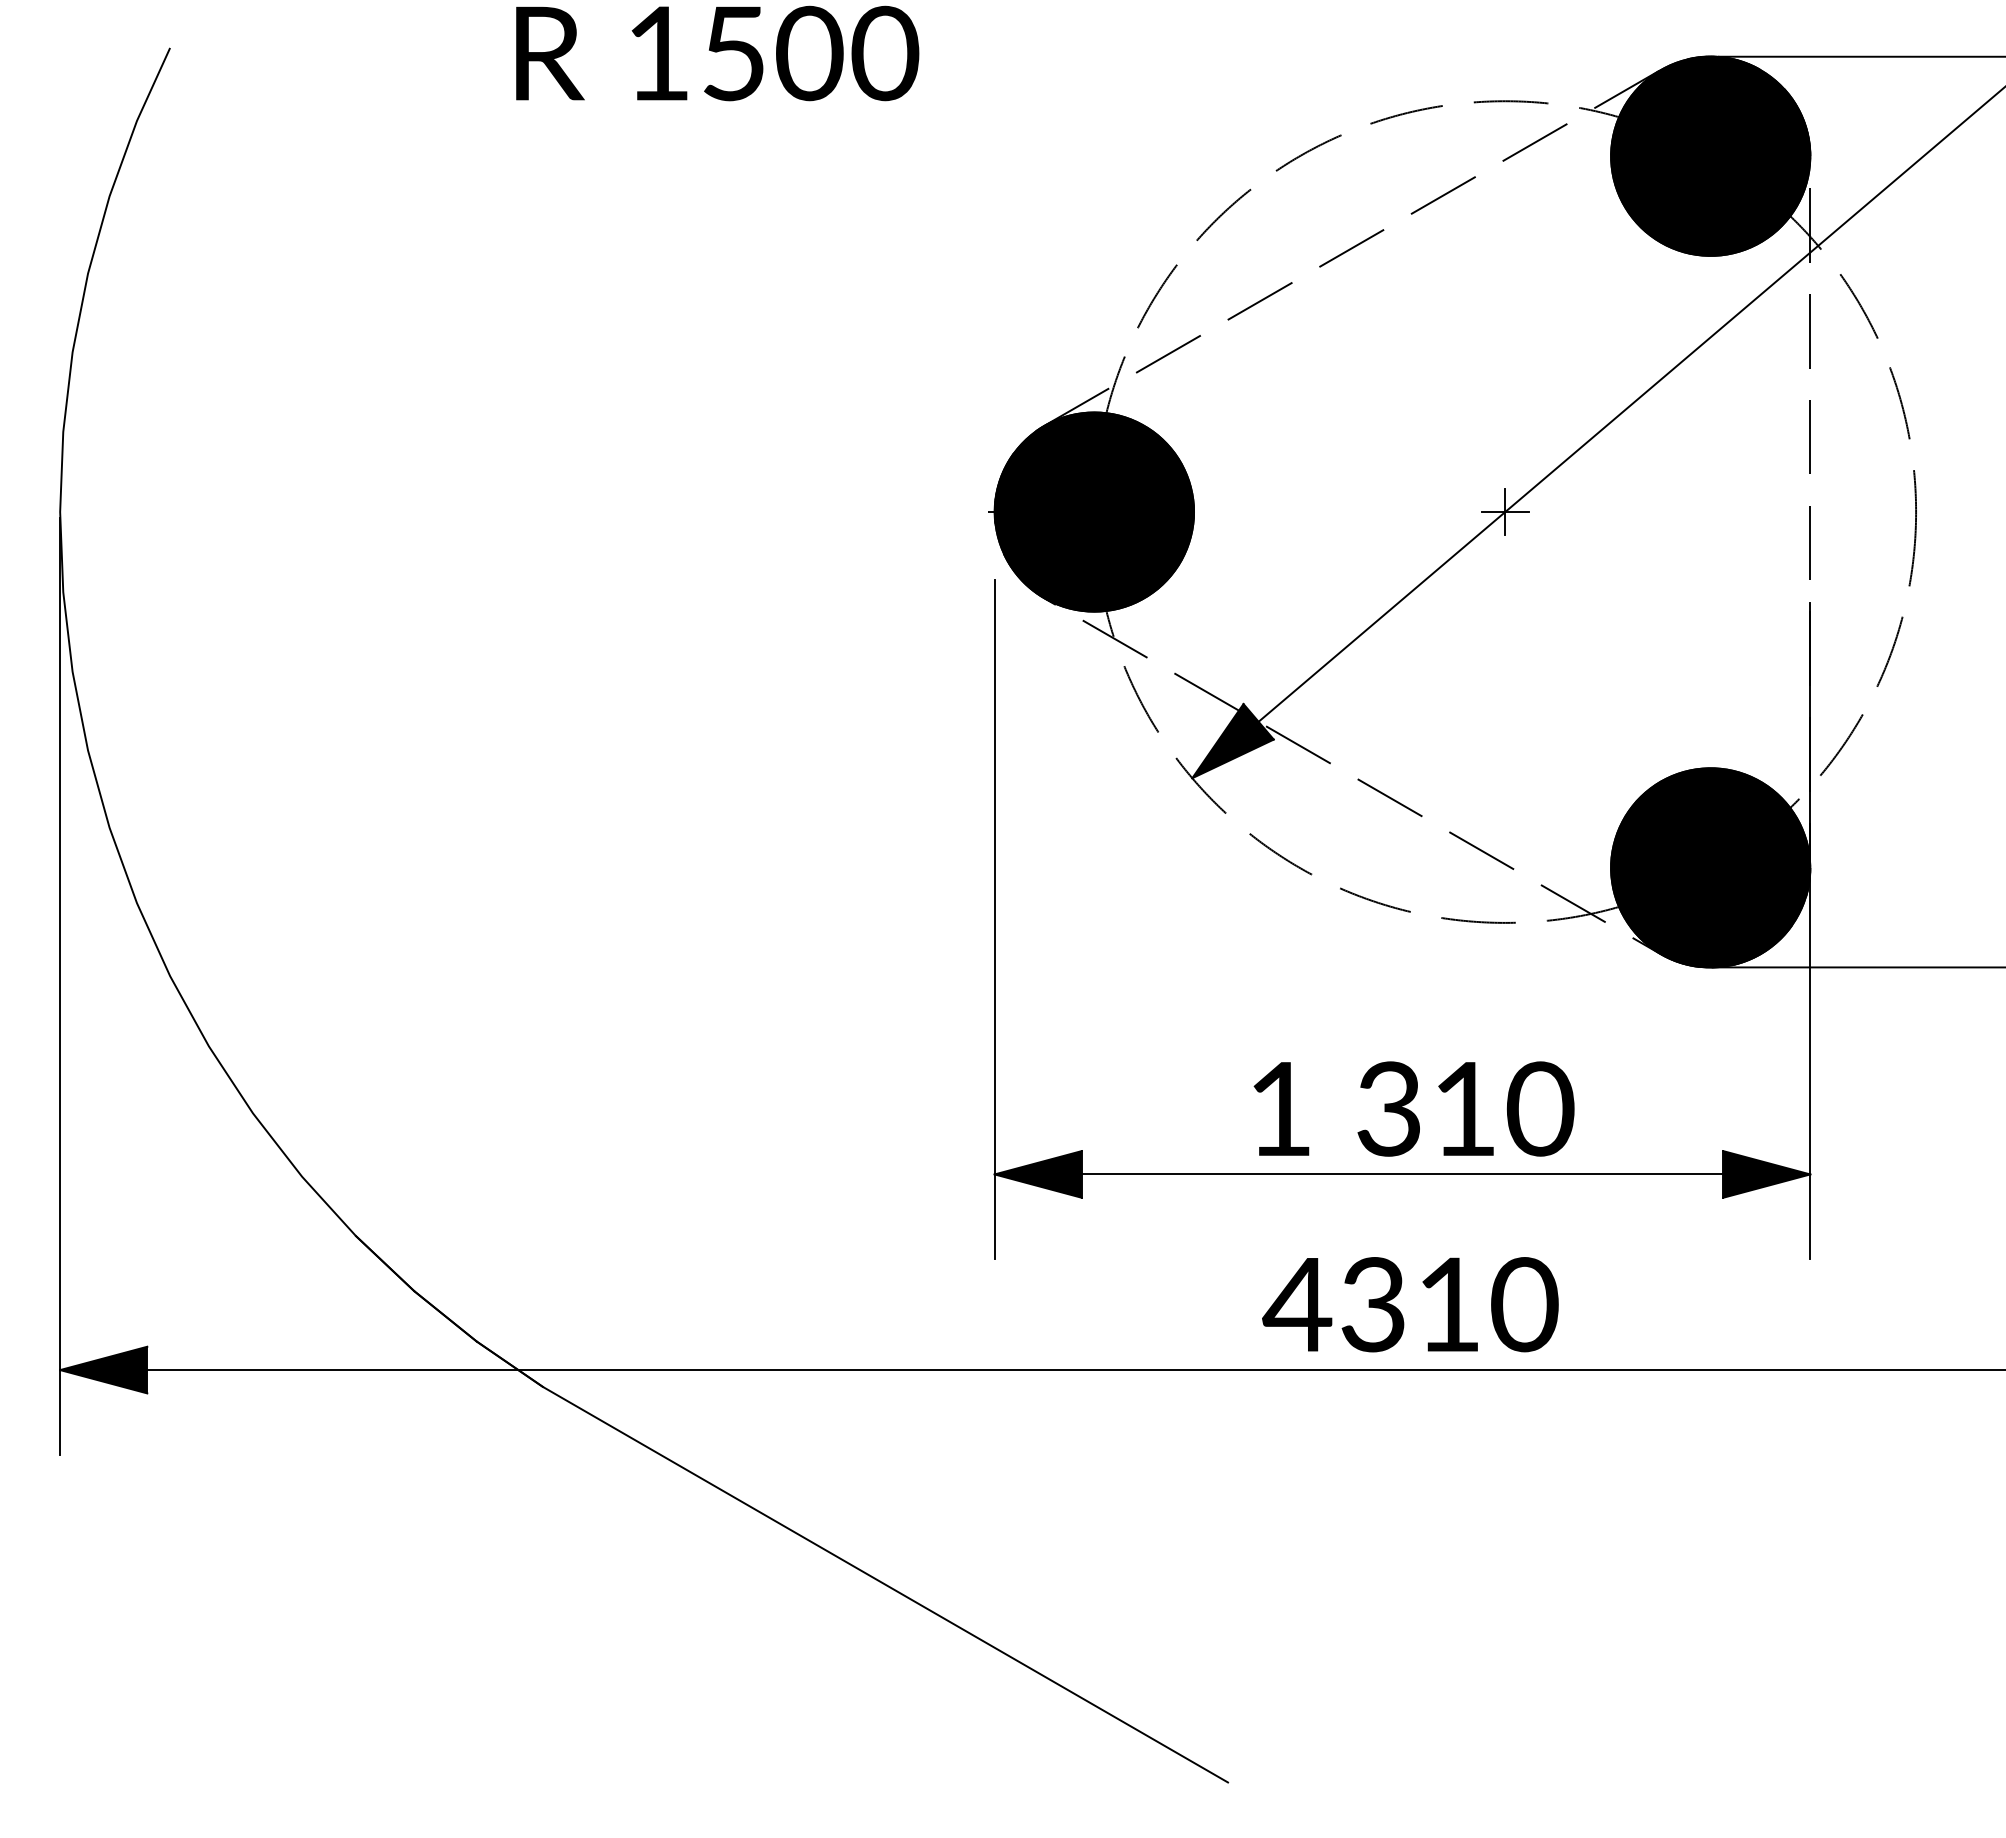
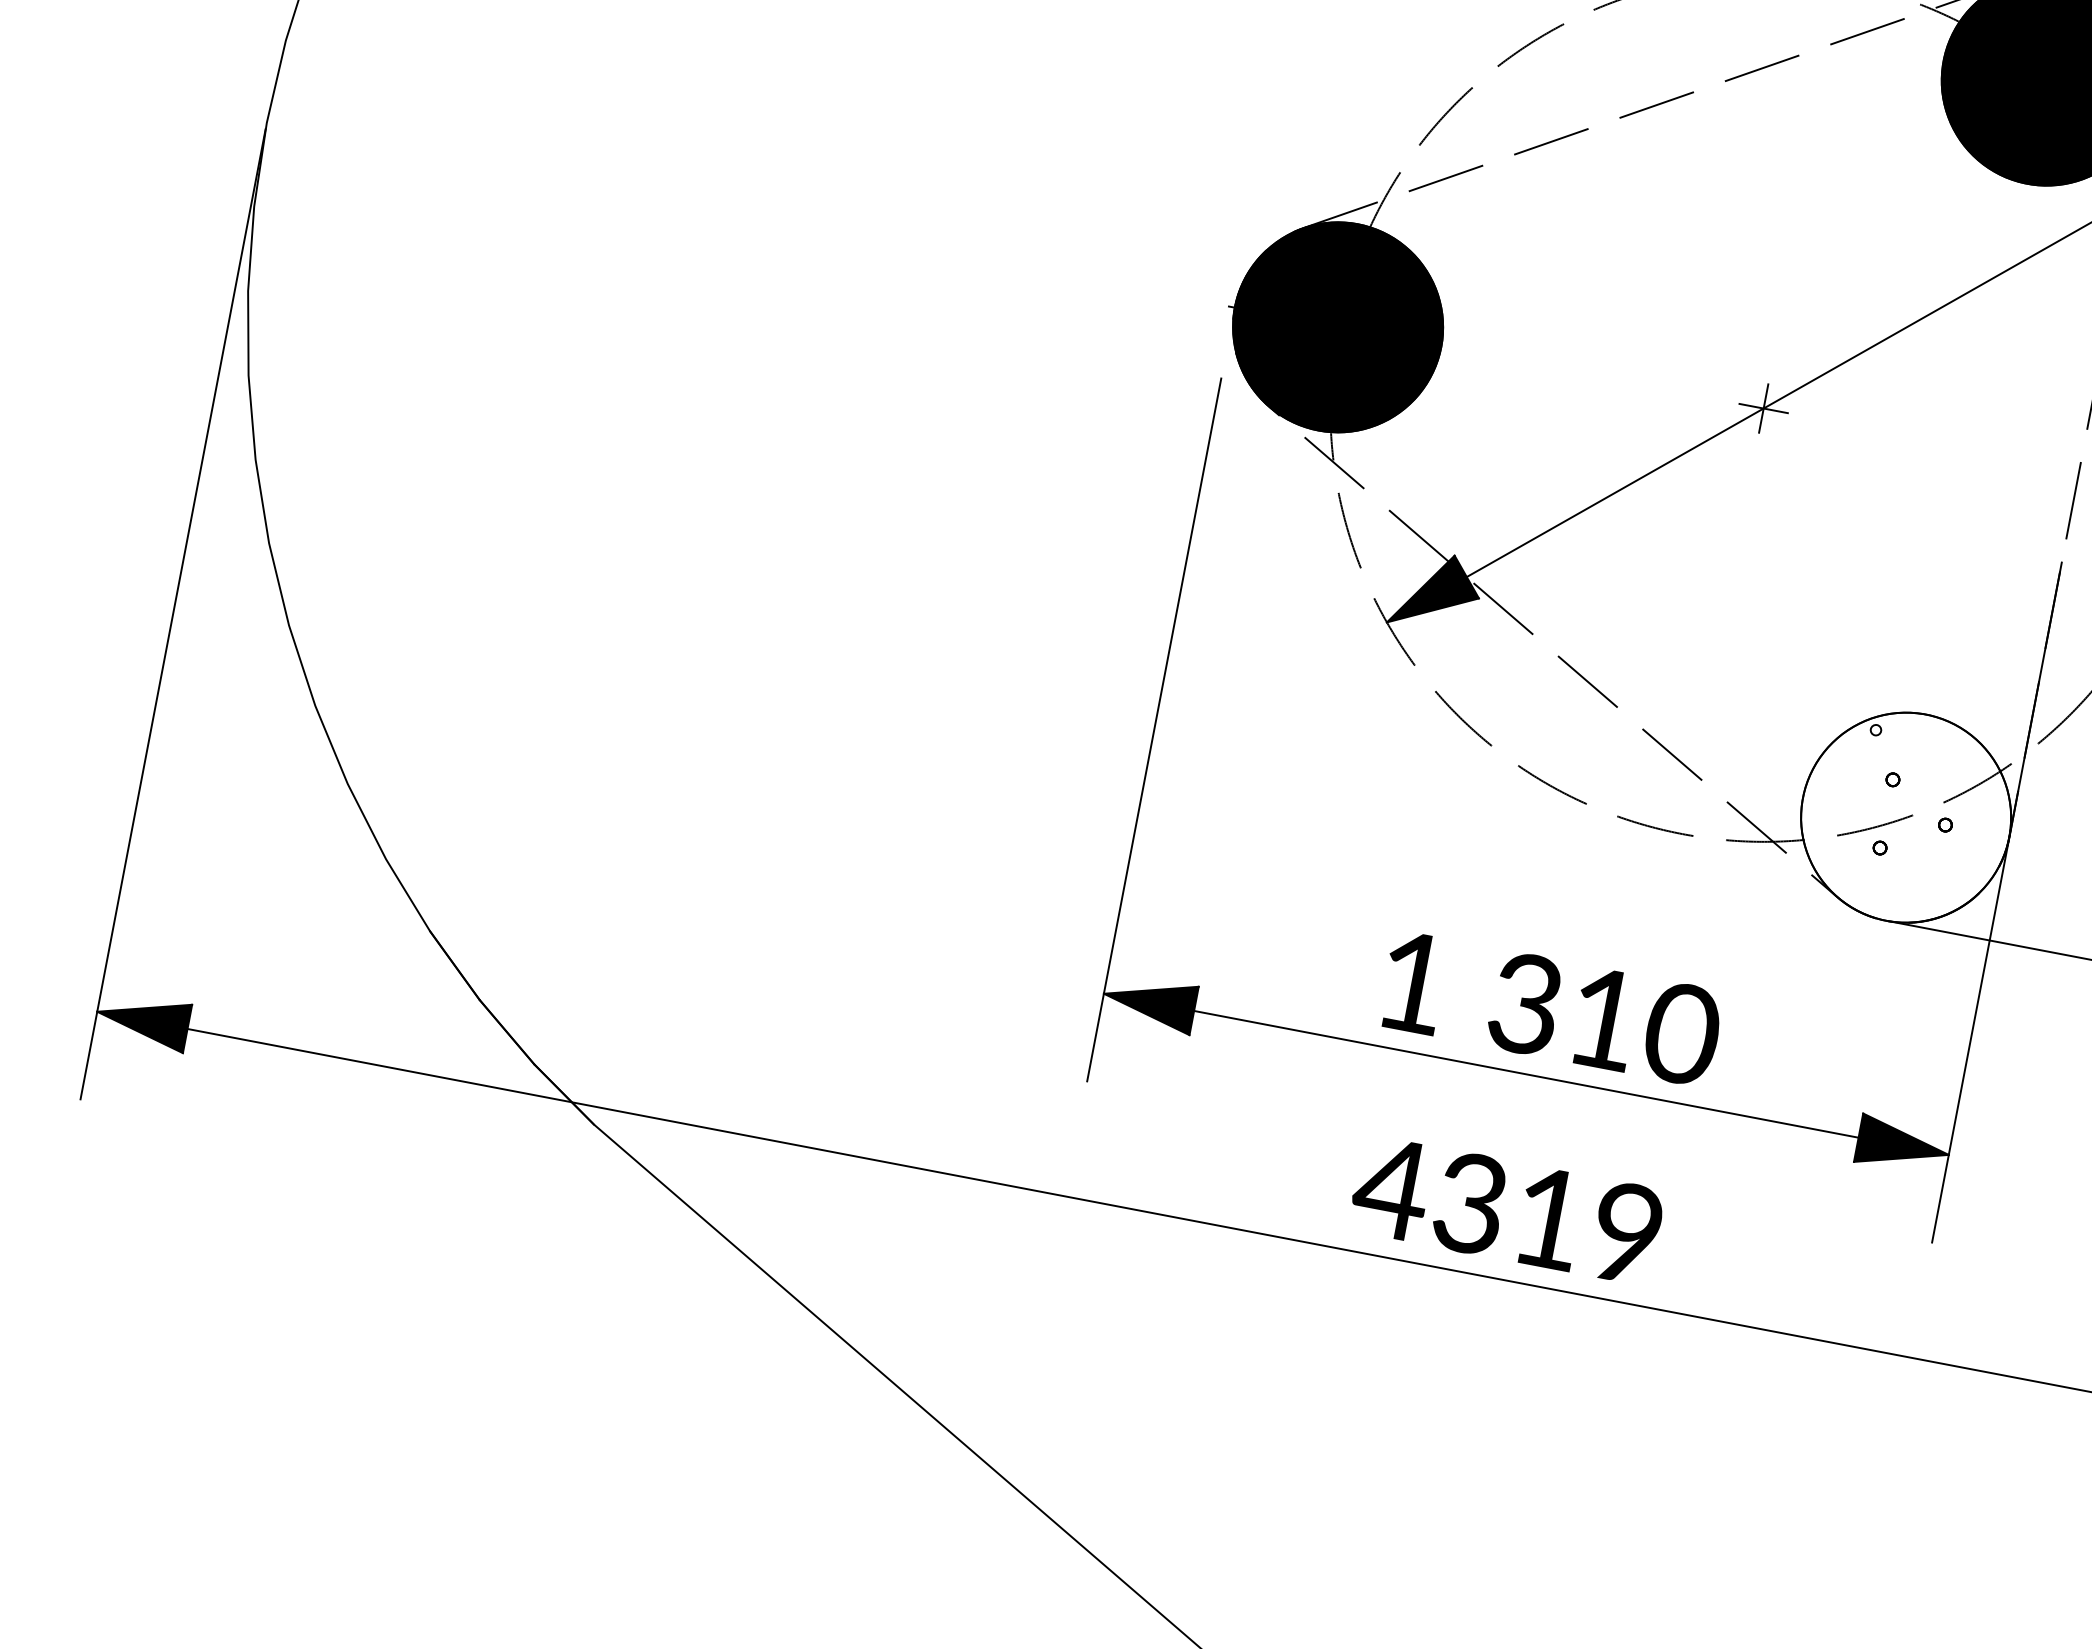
fill: (1710, 867) -> (1906, 817), removed
text: (1524, 1304) -> (1627, 1233), 4310 -> 4319

